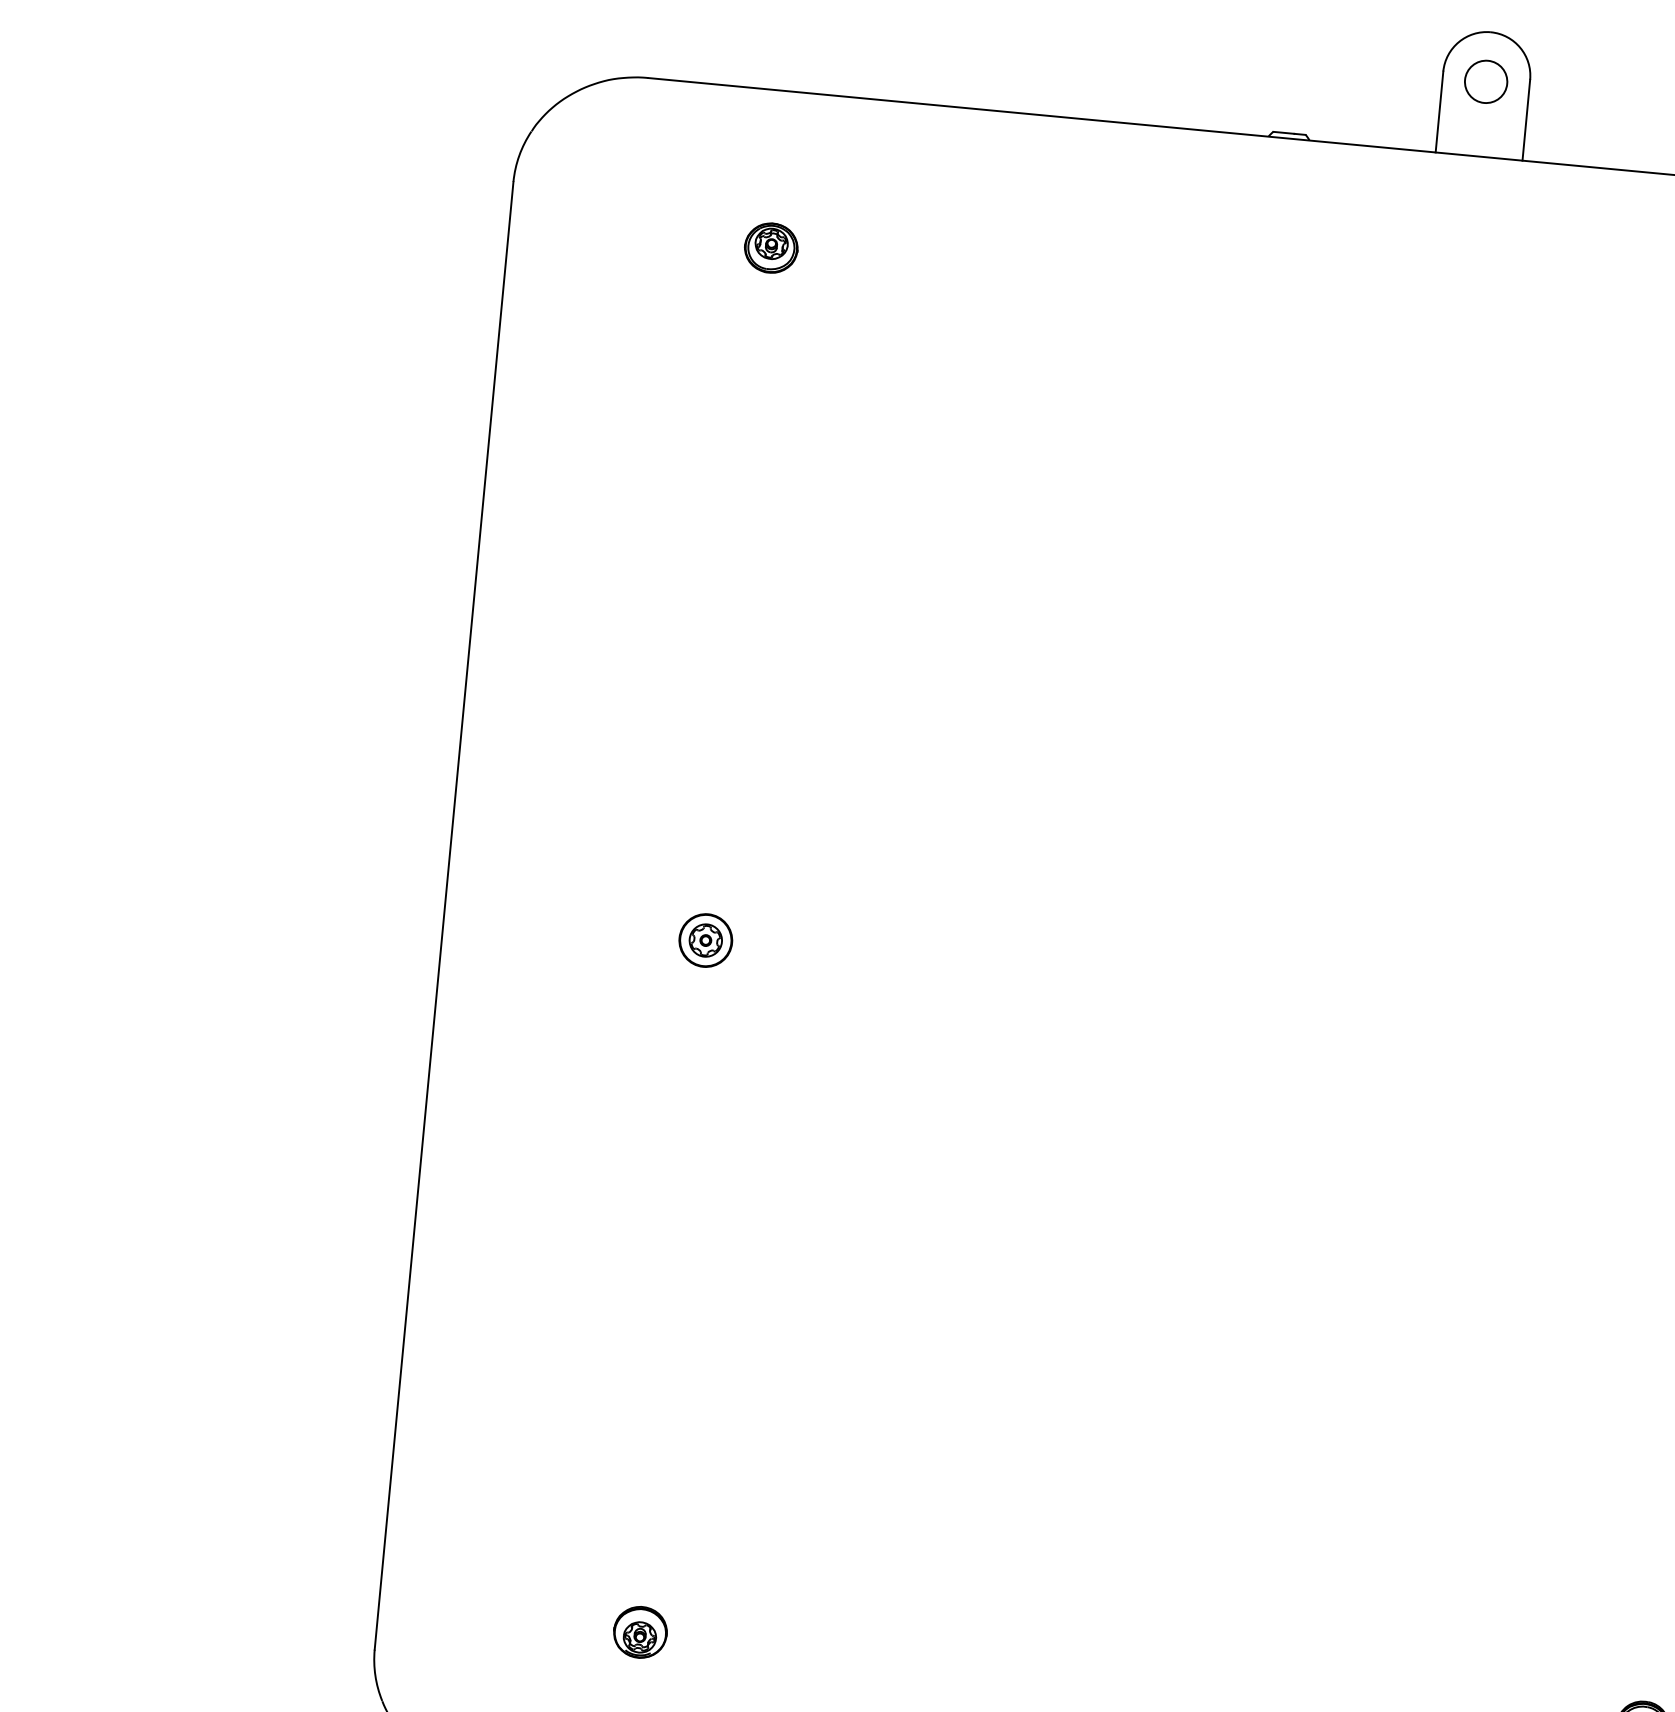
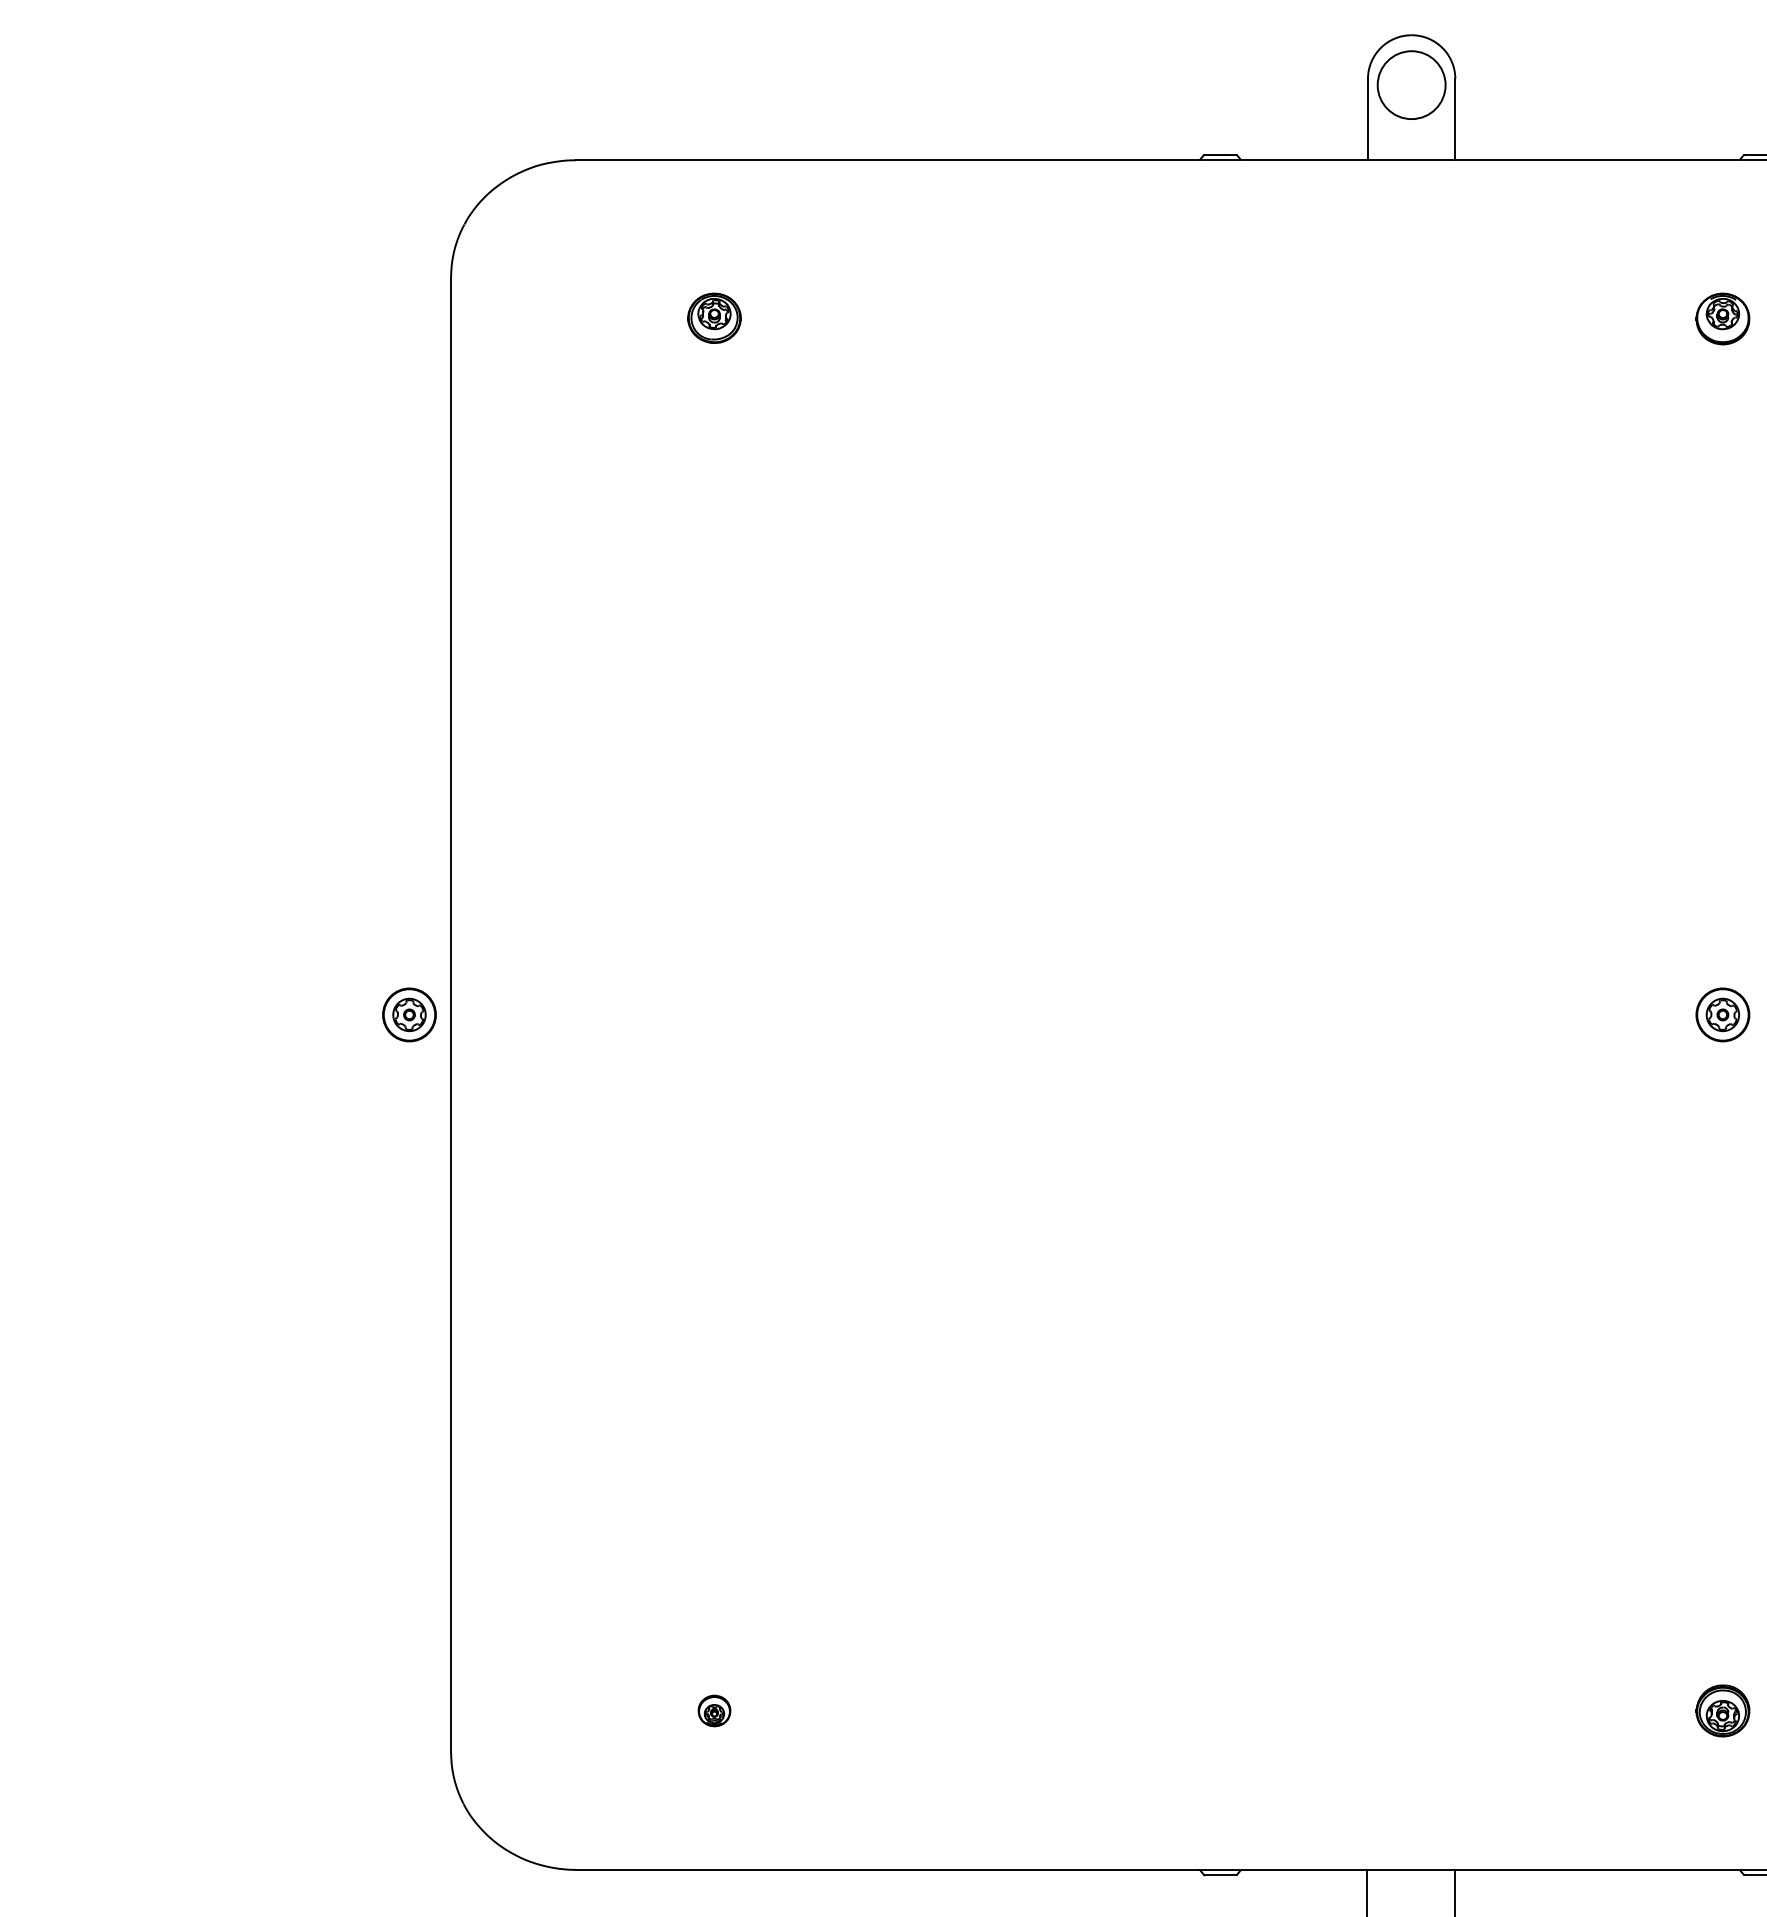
circle: (1486, 81) -> (1411, 84), size x1.6
part: (705, 940) -> (409, 1014), moved
part: (640, 1631) -> (714, 1710), size x0.6

